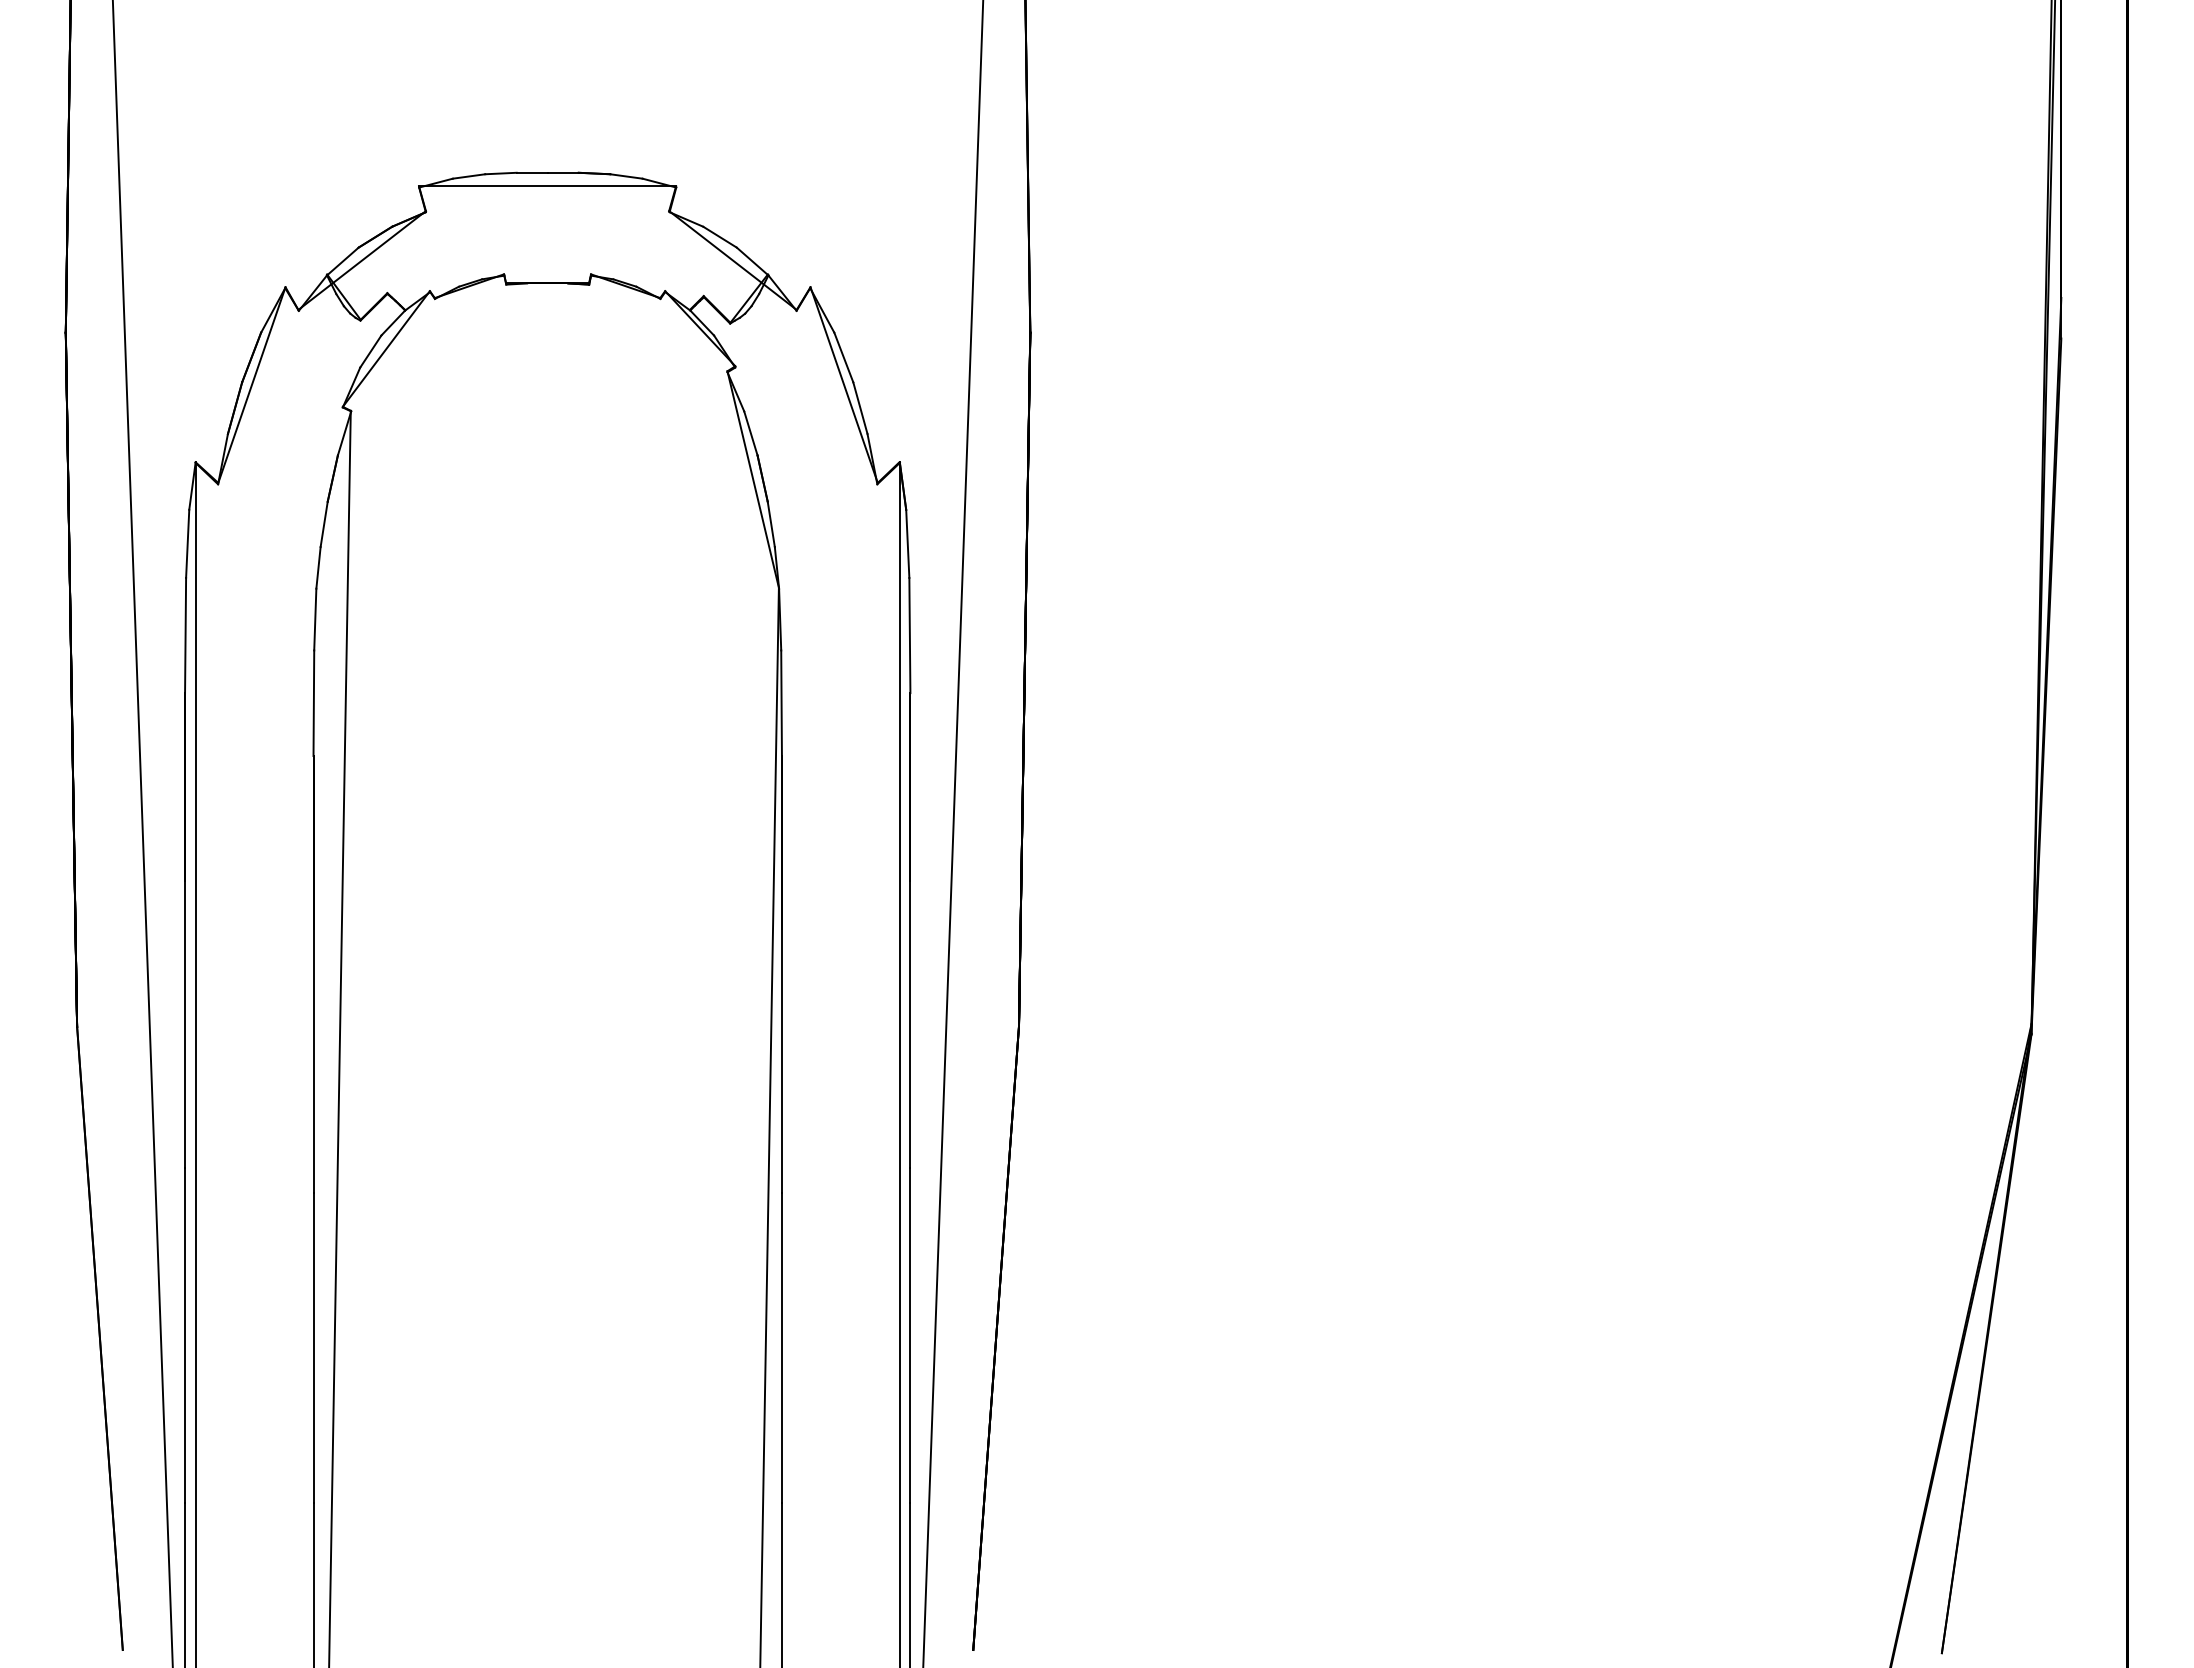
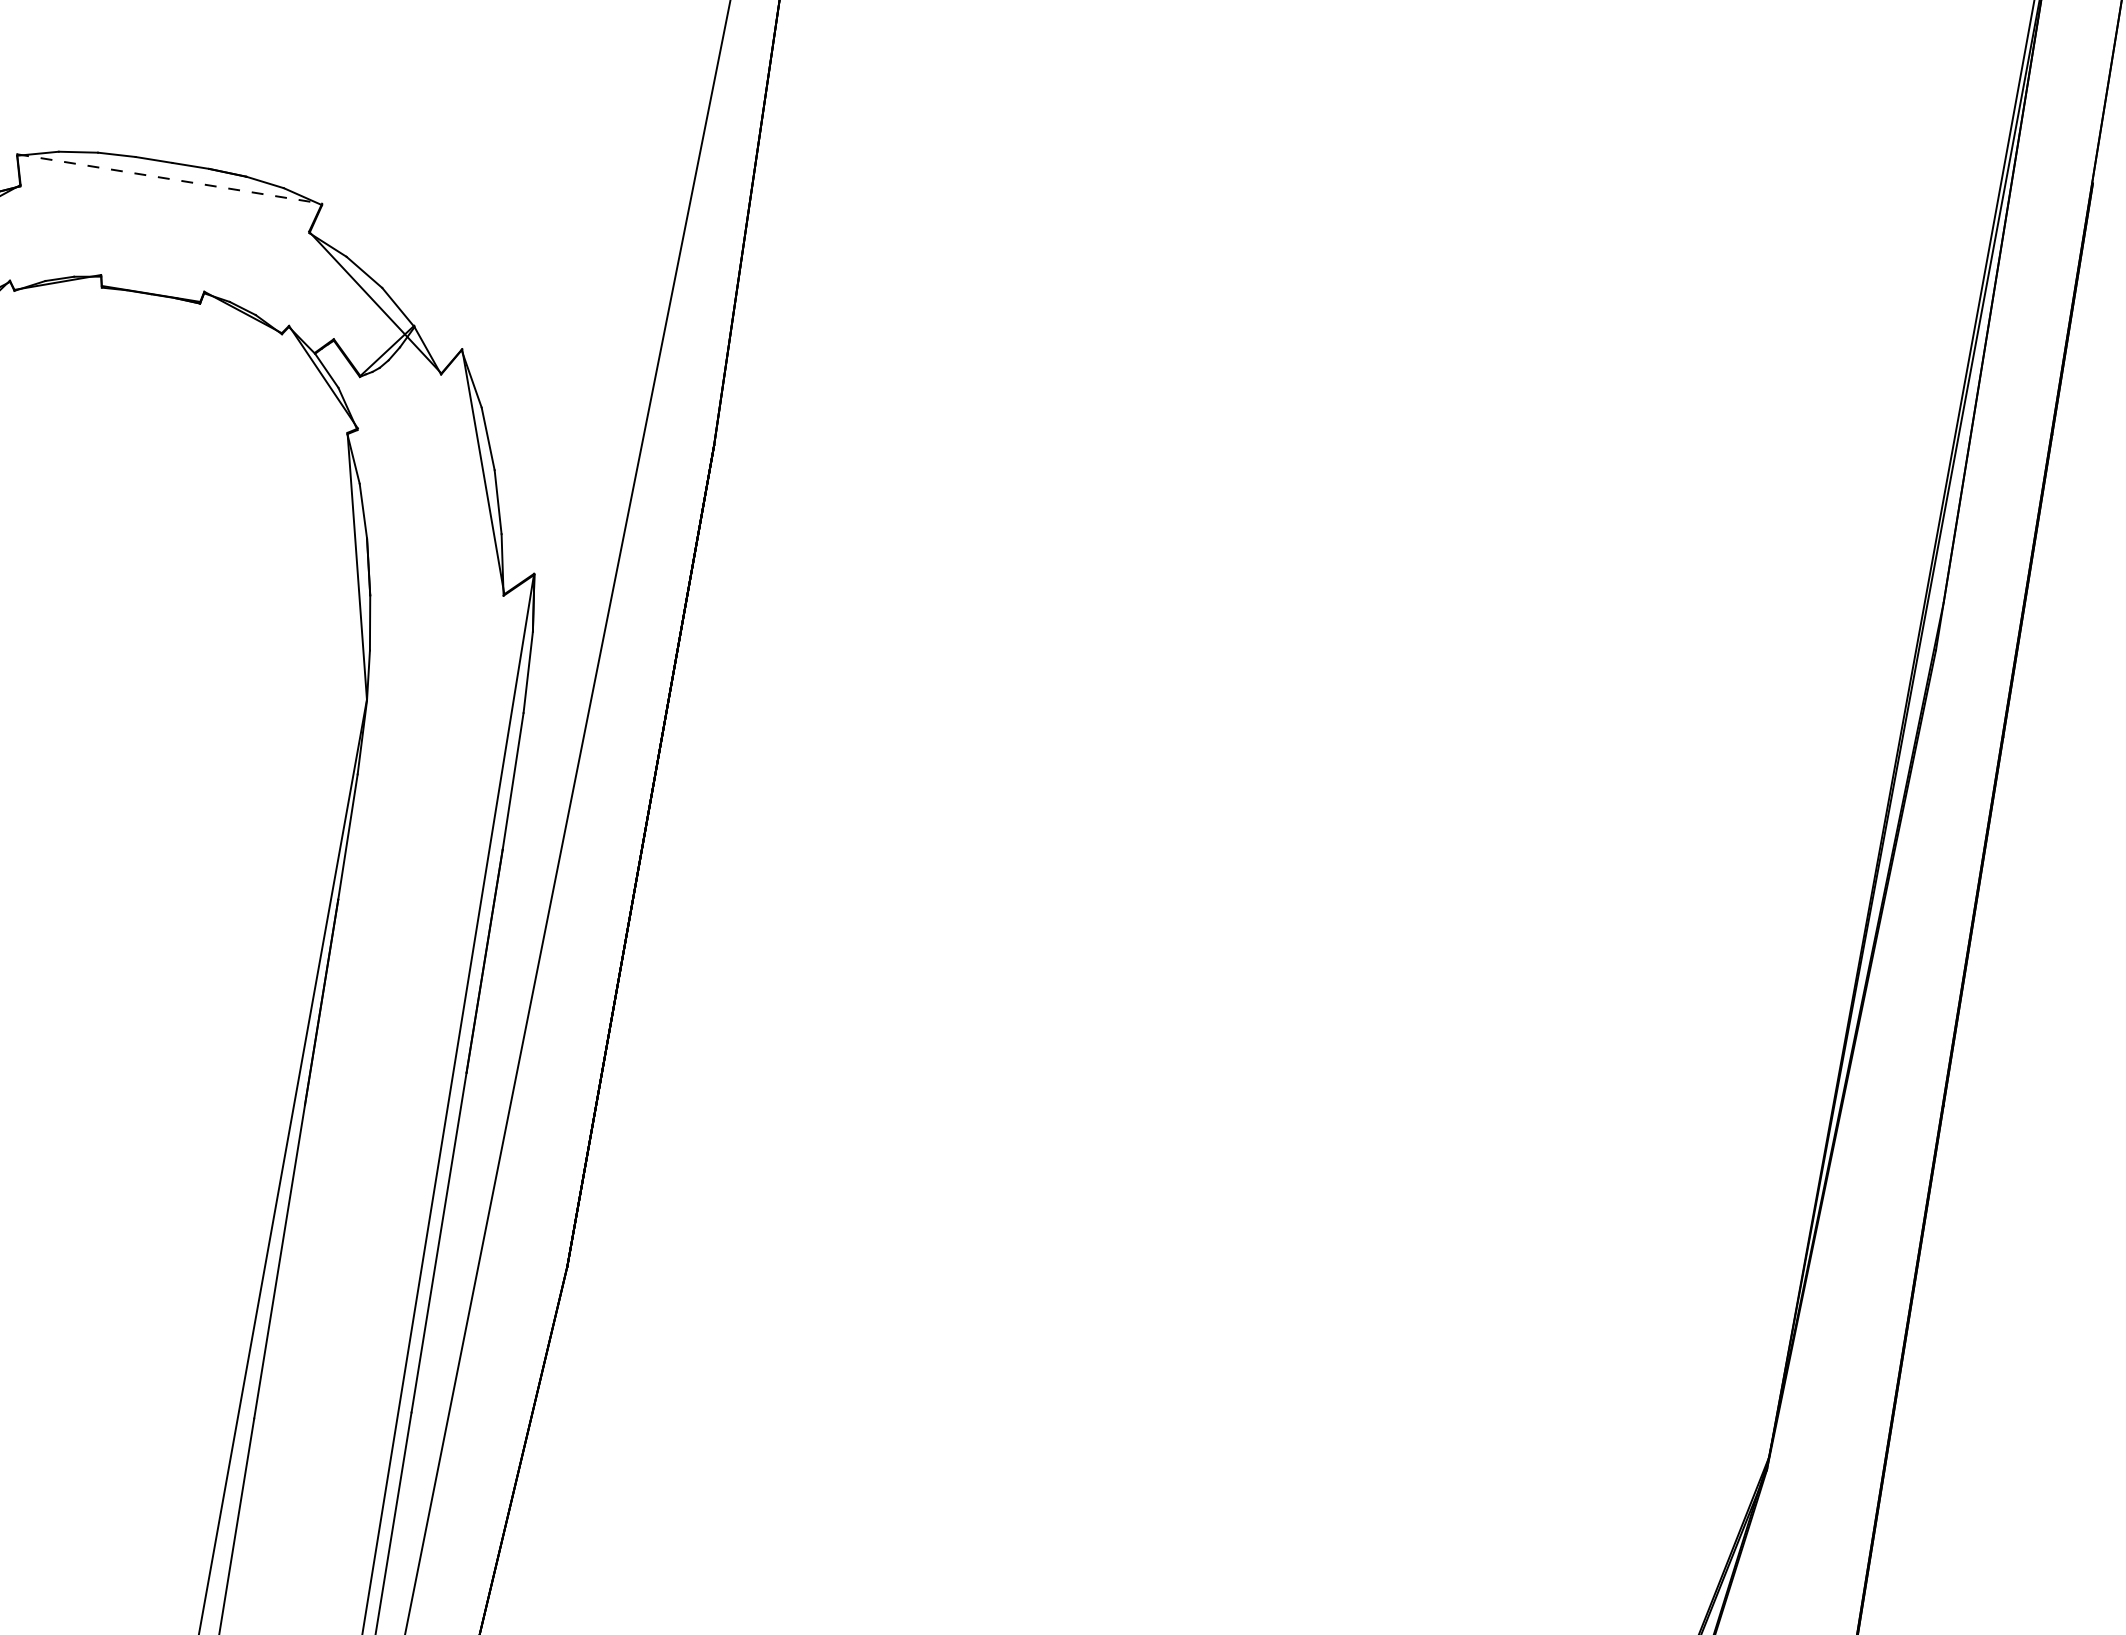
line: (547, 186) -> (169, 179), solid -> dashed

